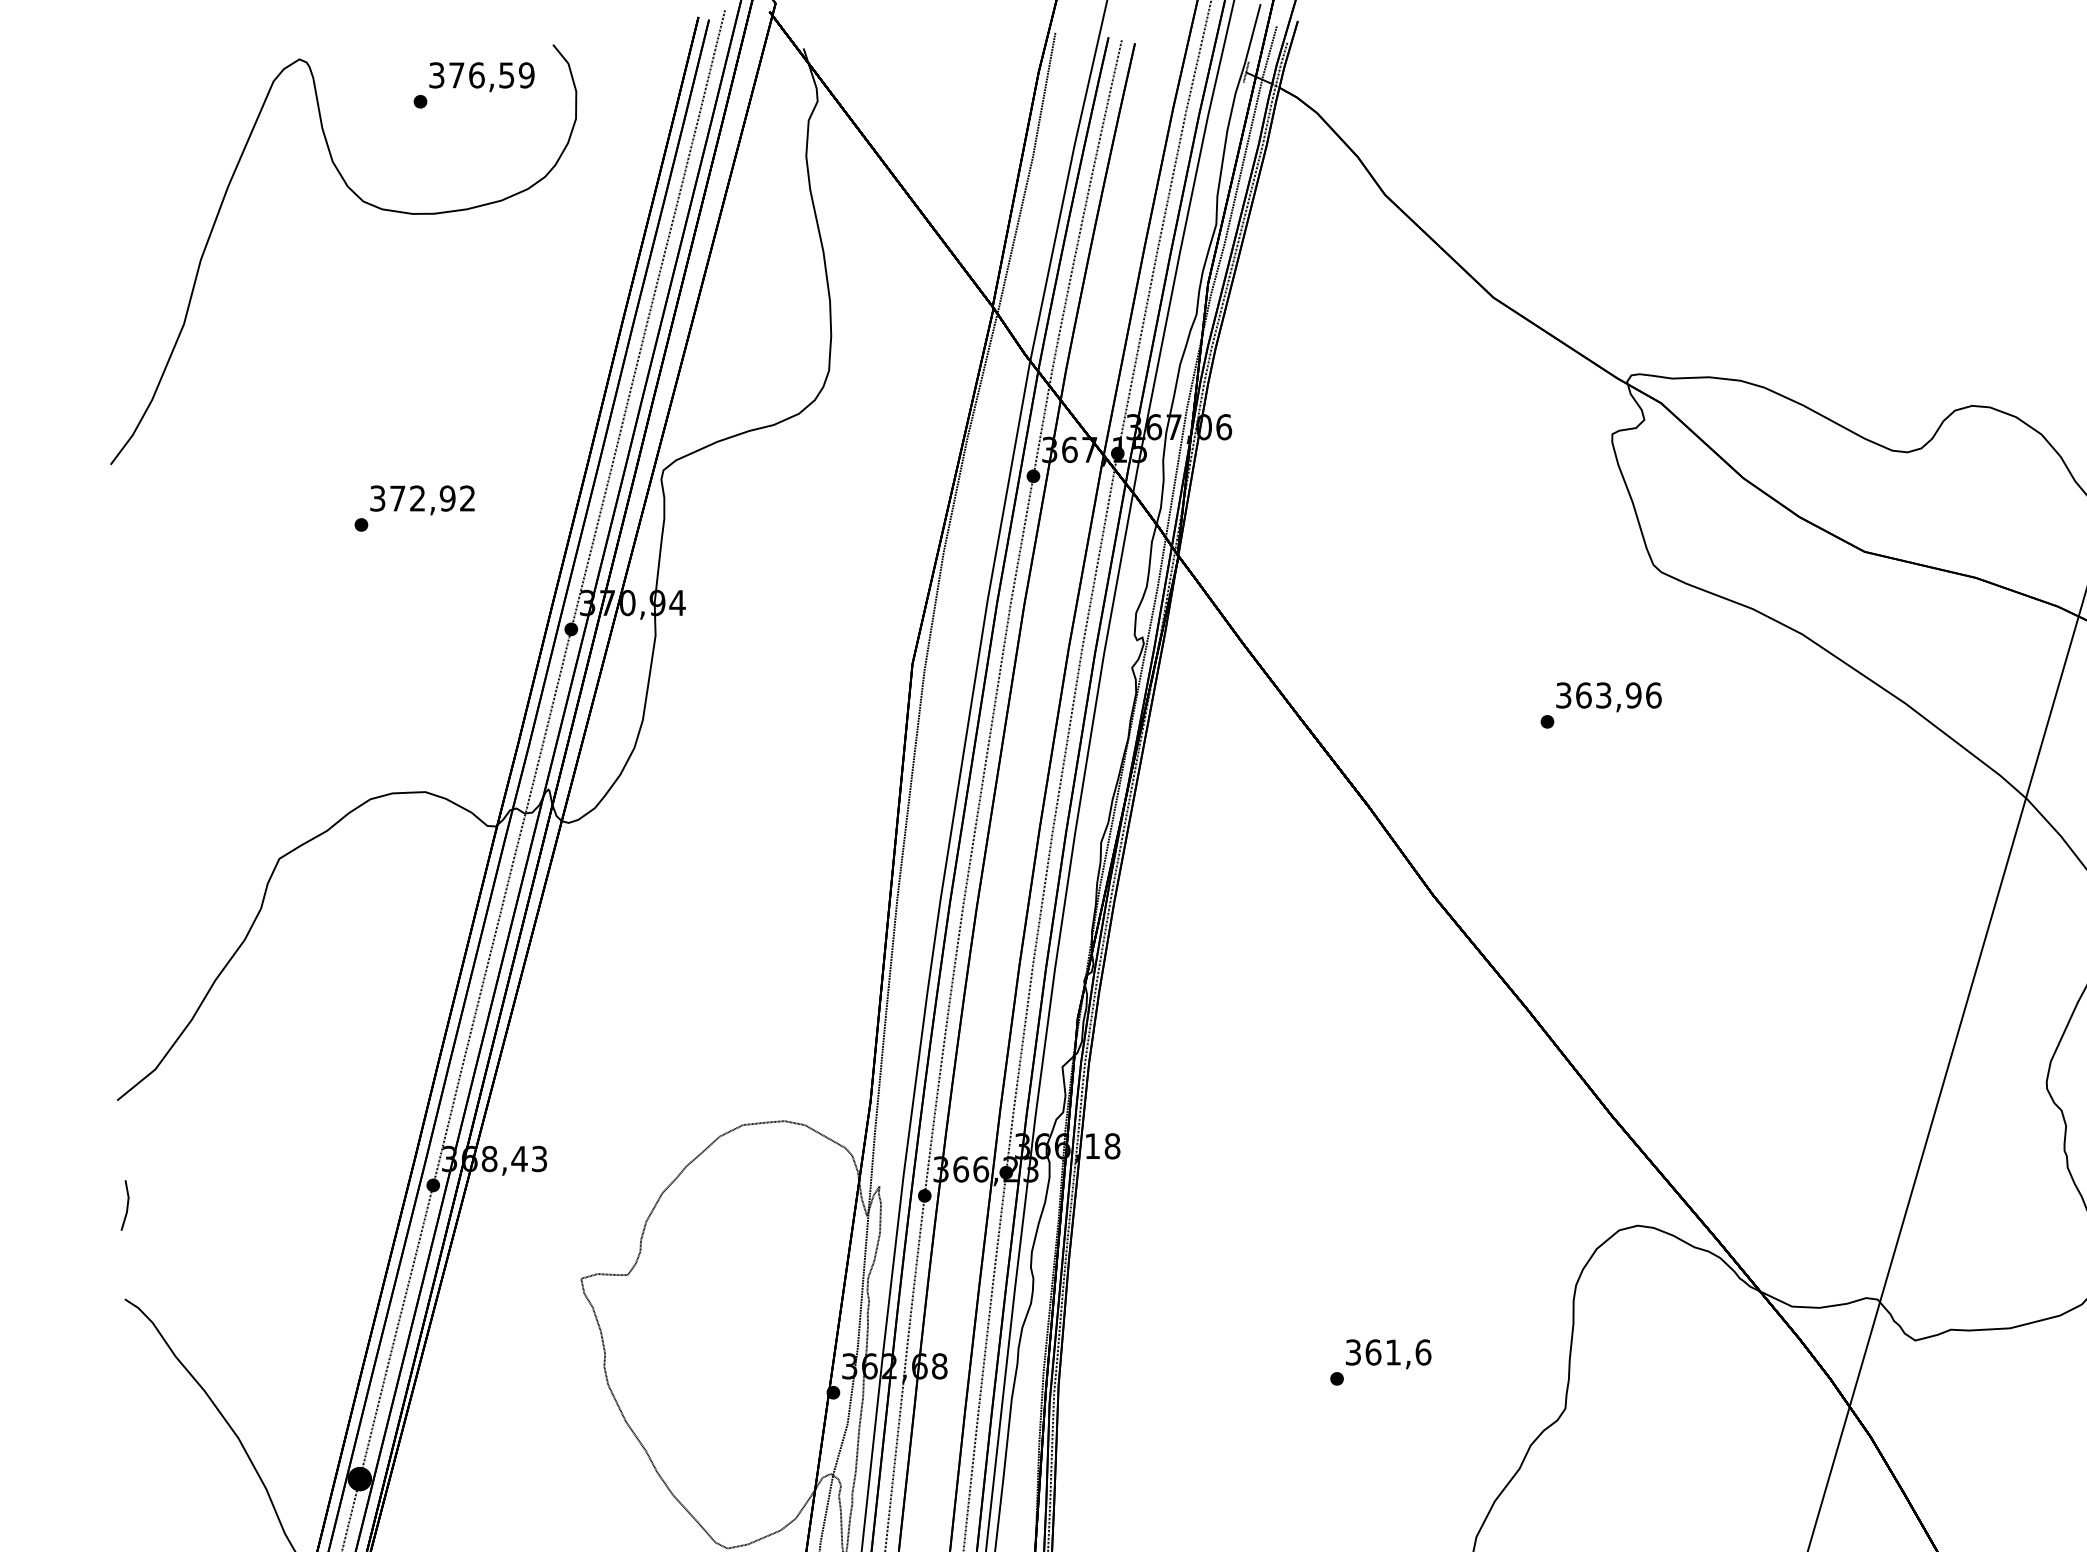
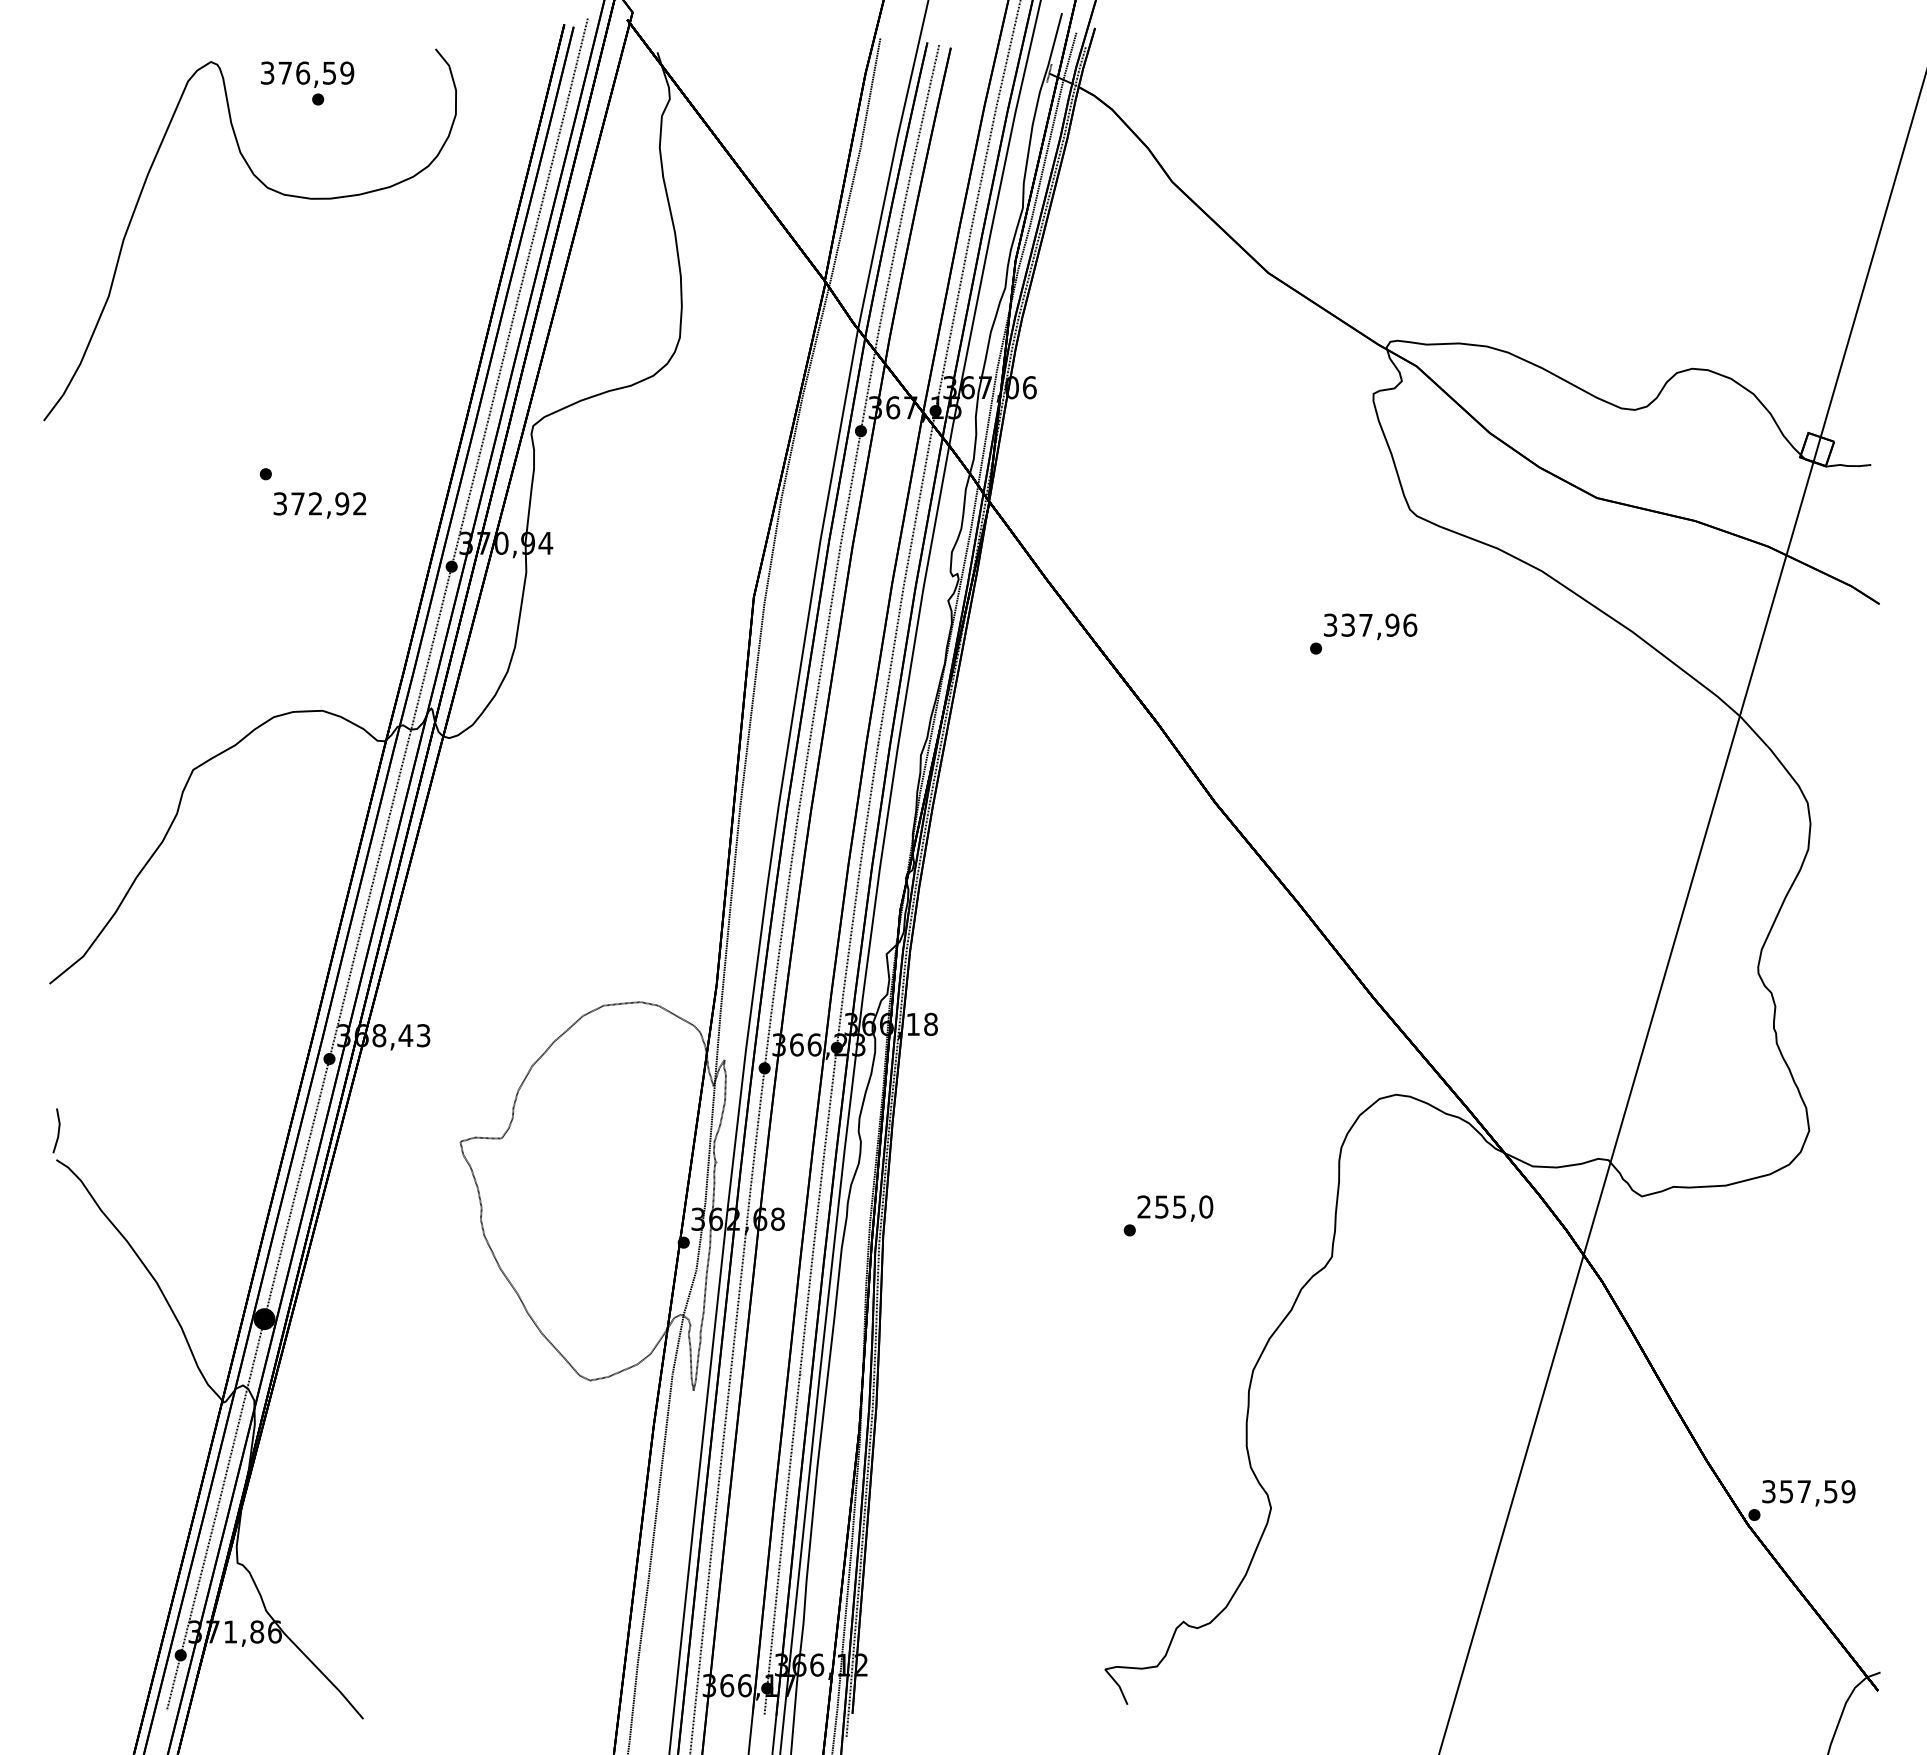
text: (481, 76) -> (307, 74), moved
text: (422, 500) -> (319, 505), moved
text: (1593, 694) -> (1356, 624), 363,96 -> 337,96
line: (126, 1206) -> (57, 1131), moved
text: (1388, 1351) -> (1175, 1206), 361,6 -> 255,0

